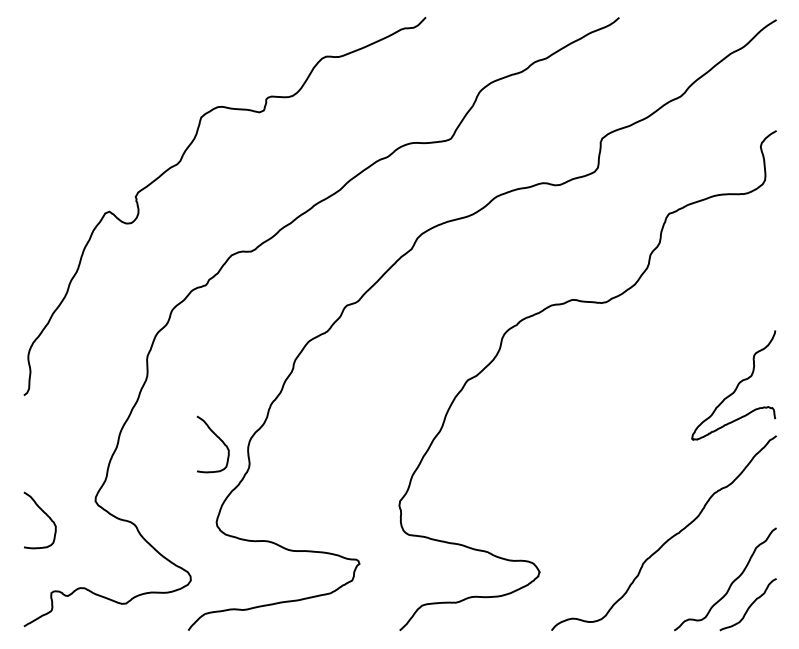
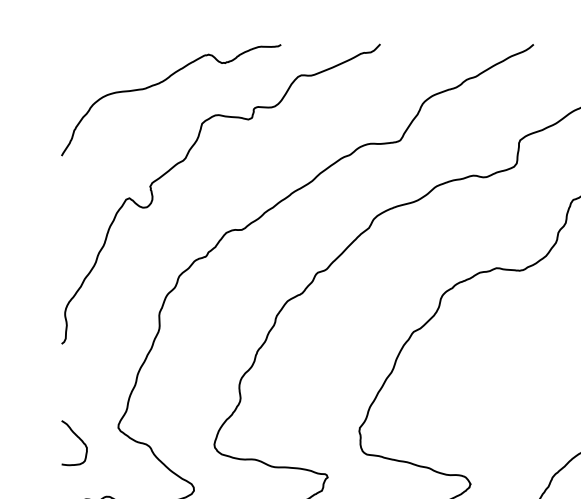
curve: (151, 65) -> (162, 82), added
curve: (218, 438) -> (215, 378), removed

